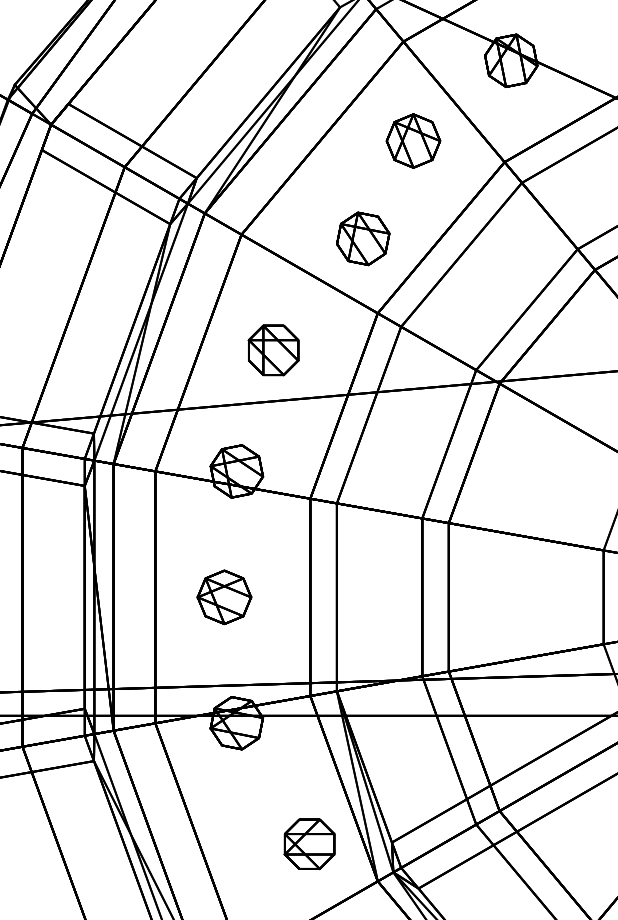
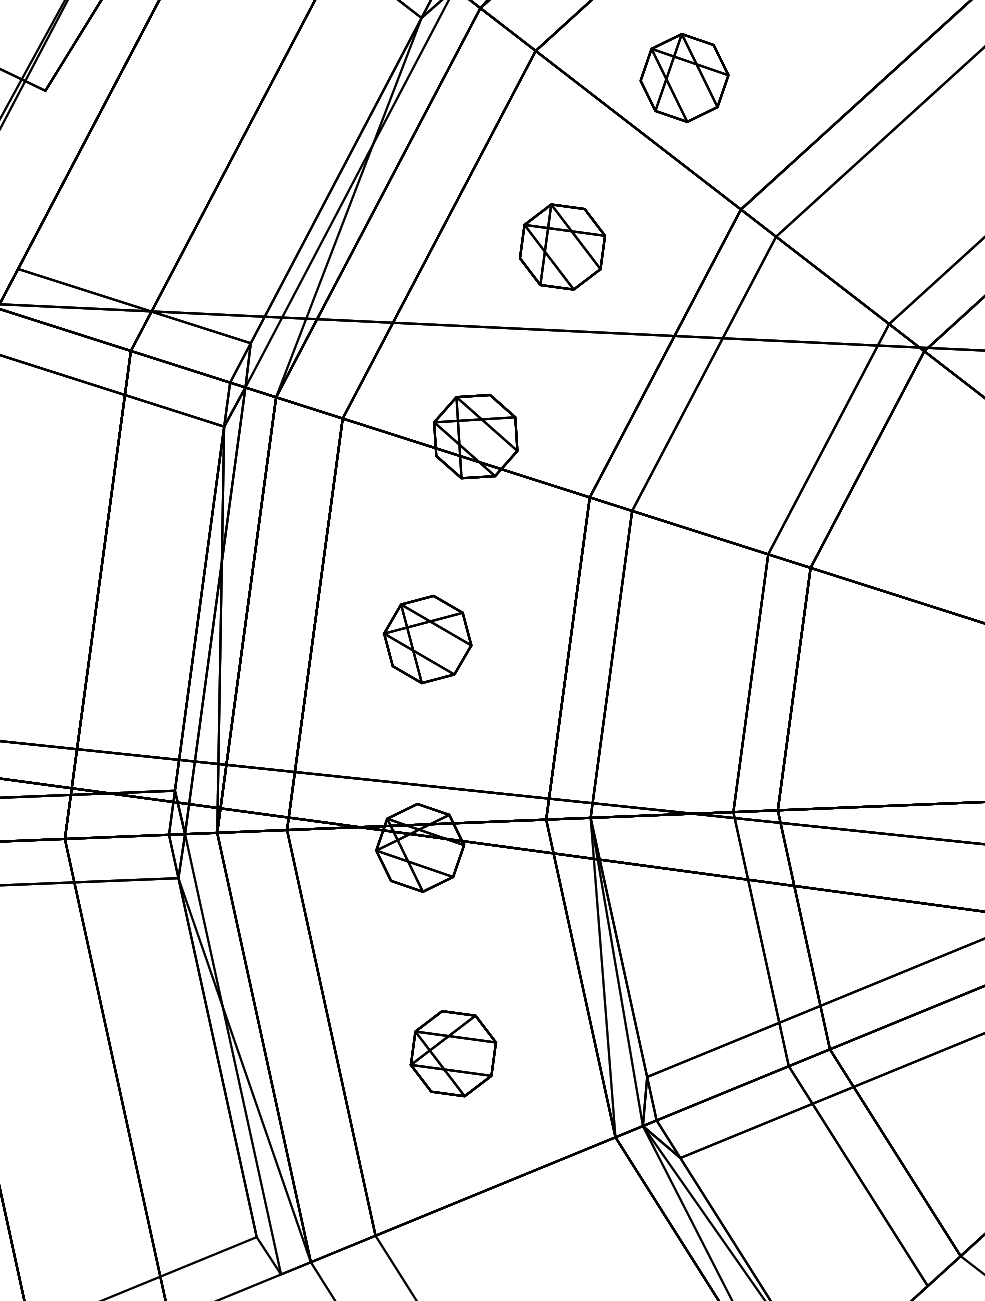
part: (363, 238) -> (685, 77), moved
part: (309, 844) -> (453, 1054), moved

